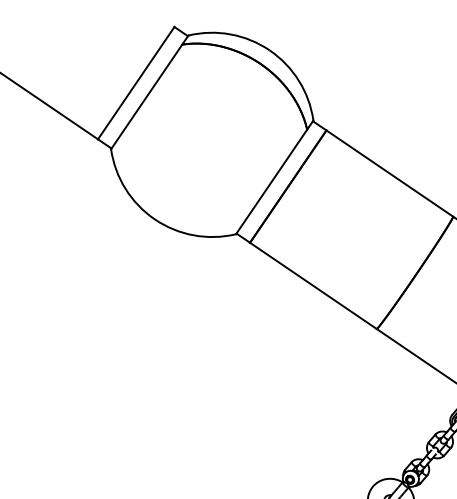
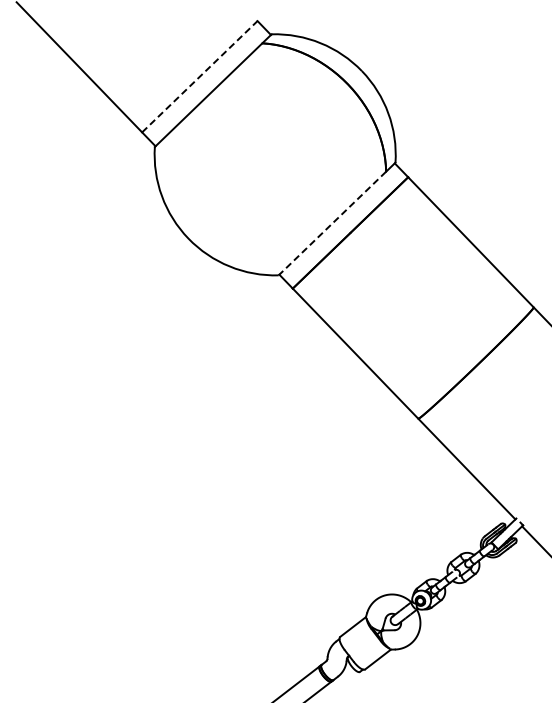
line: (136, 82) -> (200, 76), solid -> dashed
line: (271, 181) -> (332, 223), solid -> dashed

